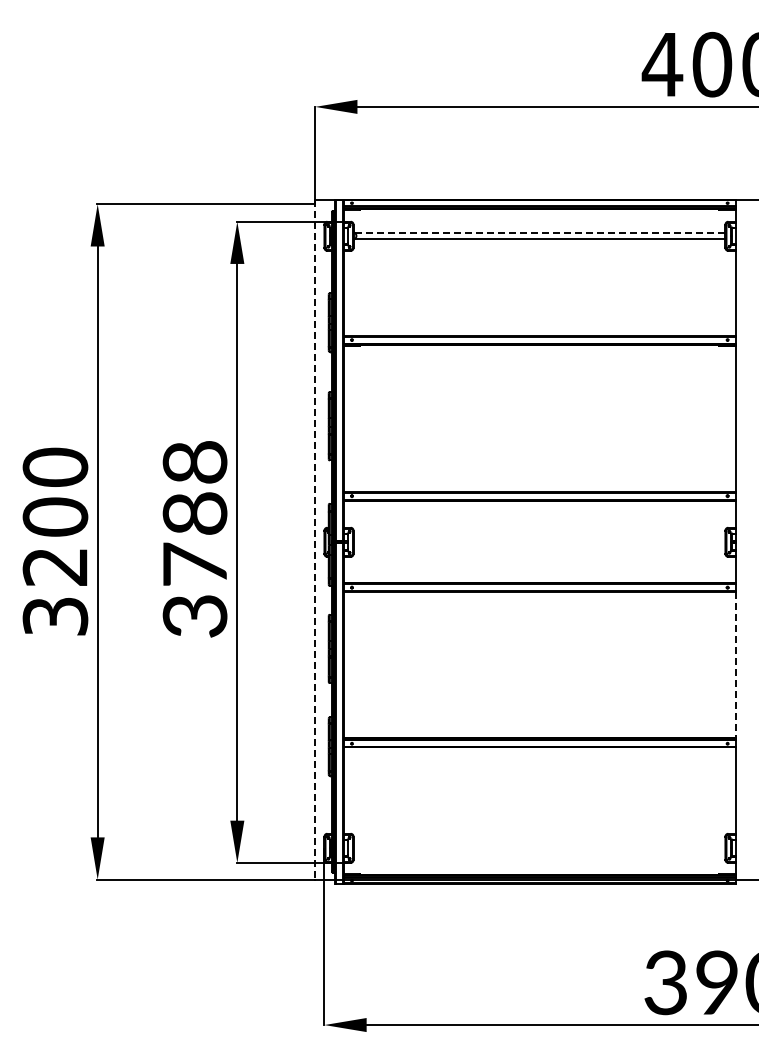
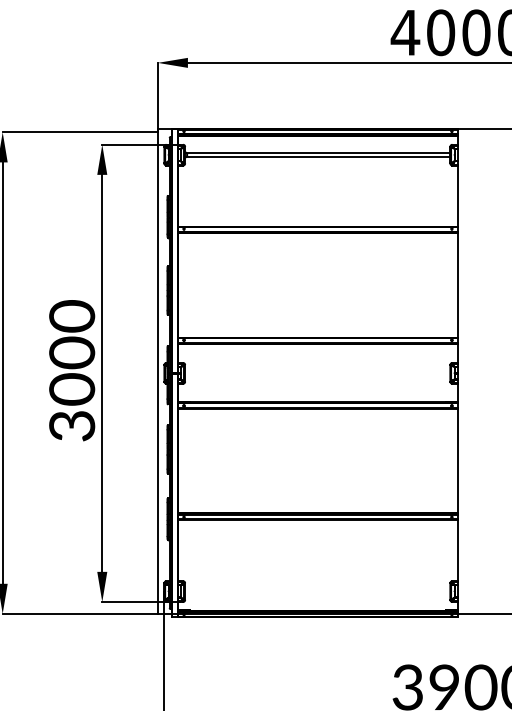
line: (539, 233) -> (317, 153), dashed -> solid
text: (194, 513) -> (71, 352), 3788 -> 3000
line: (315, 539) -> (158, 371), dashed -> solid
line: (736, 665) -> (458, 461), dashed -> solid

